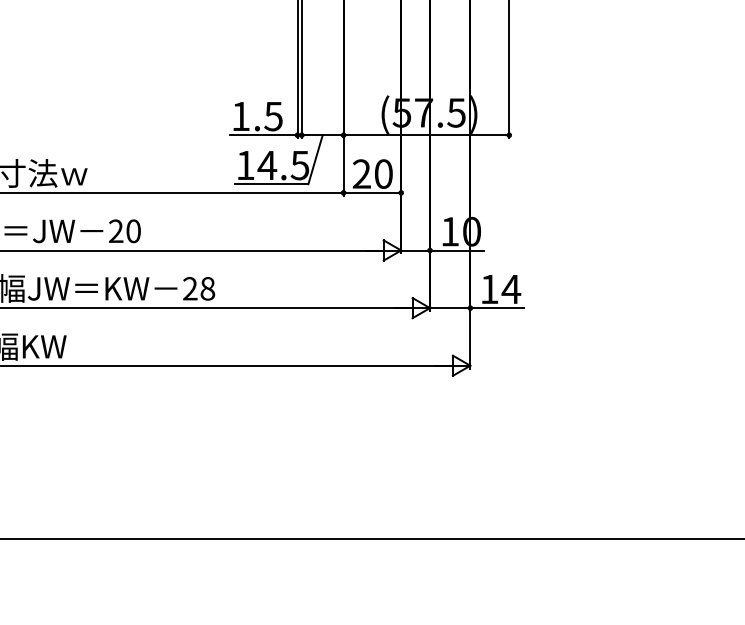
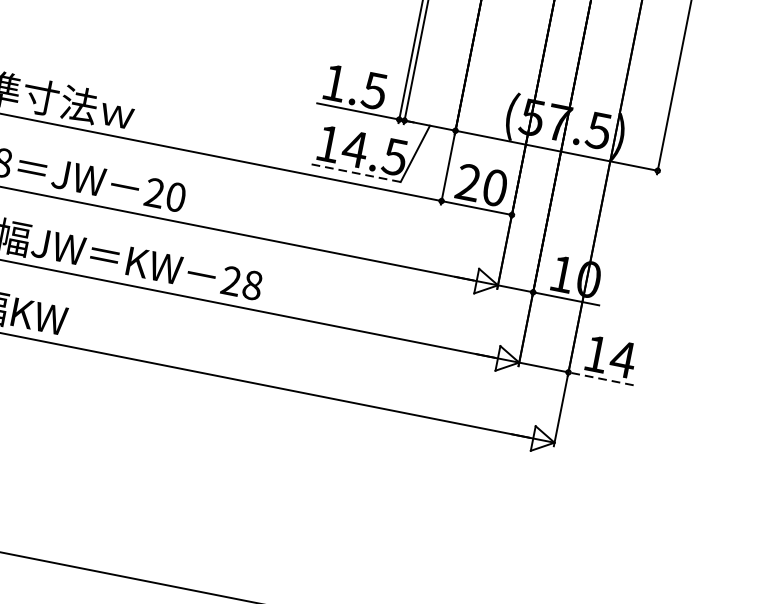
line: (271, 184) -> (355, 173), solid -> dashed
line: (497, 308) -> (601, 379), solid -> dashed

